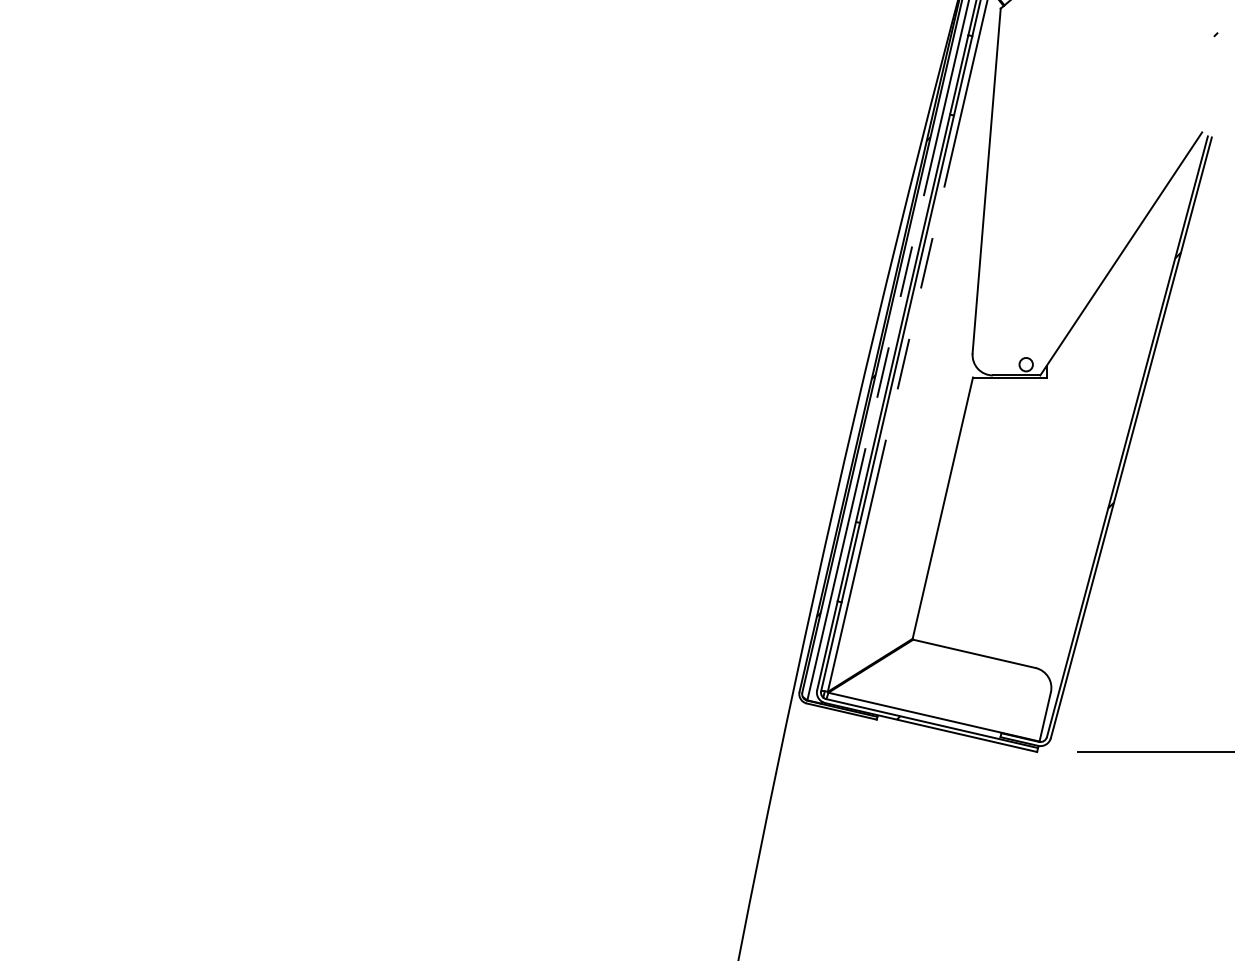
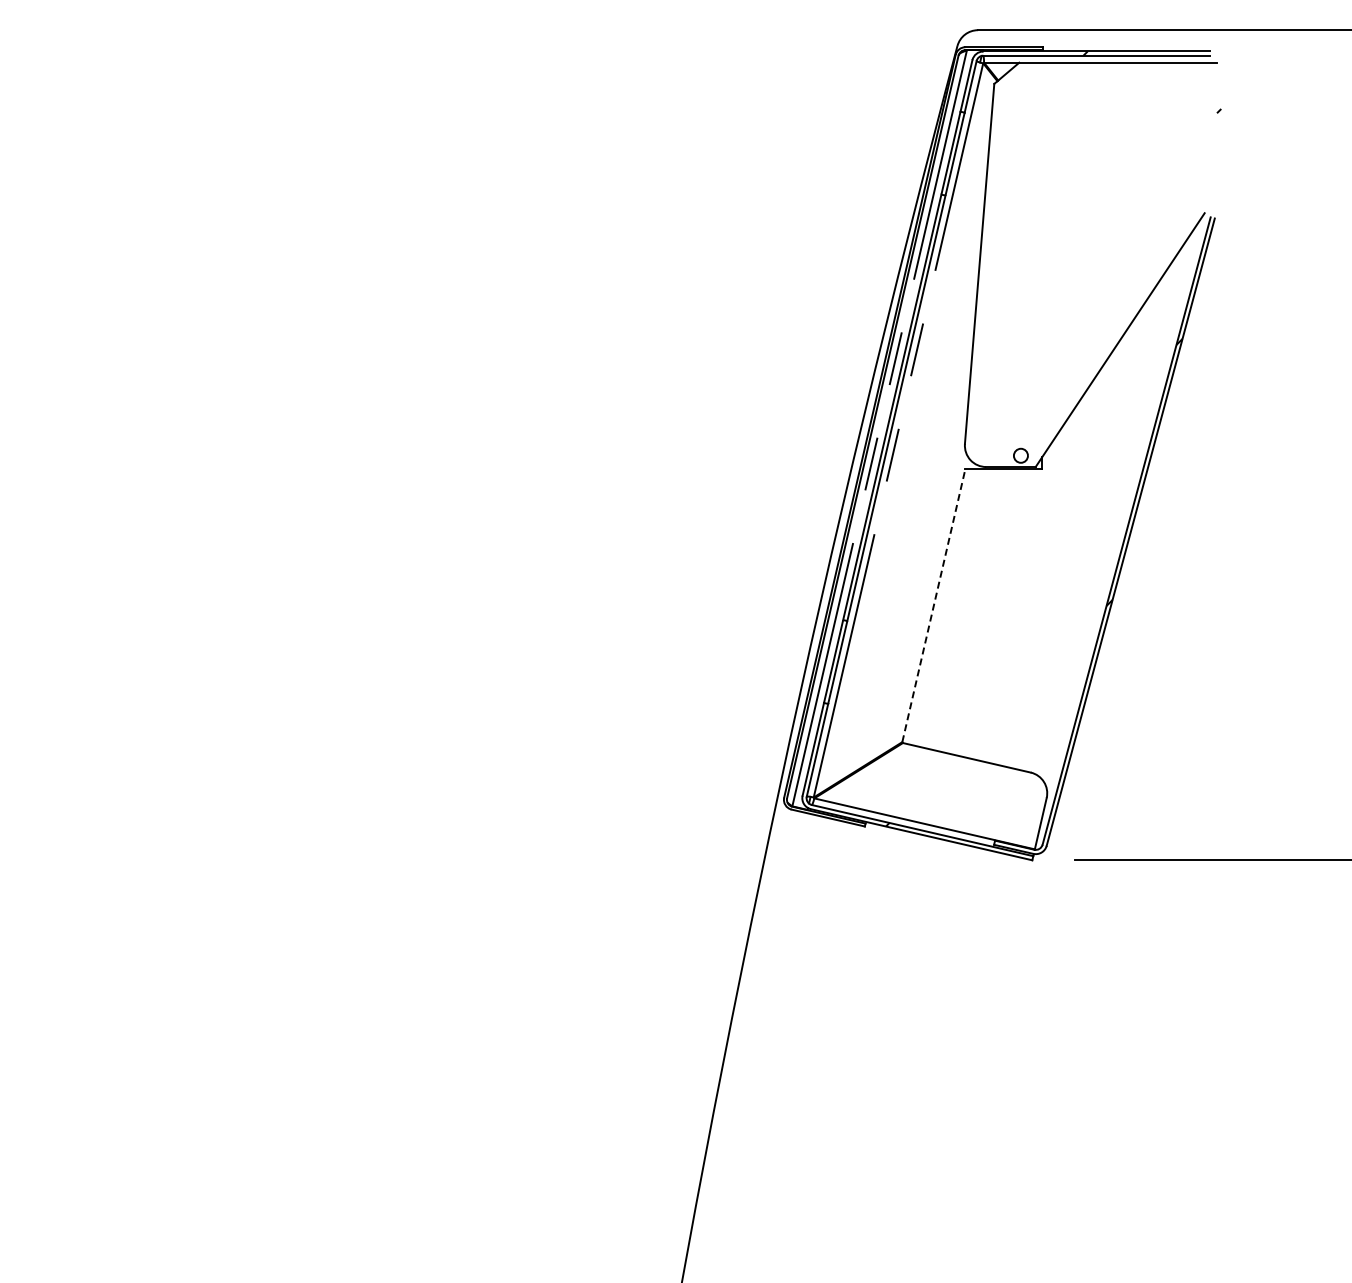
hatch: (873, 376) -> (861, 468), removed
line: (942, 508) -> (933, 605), solid -> dashed

